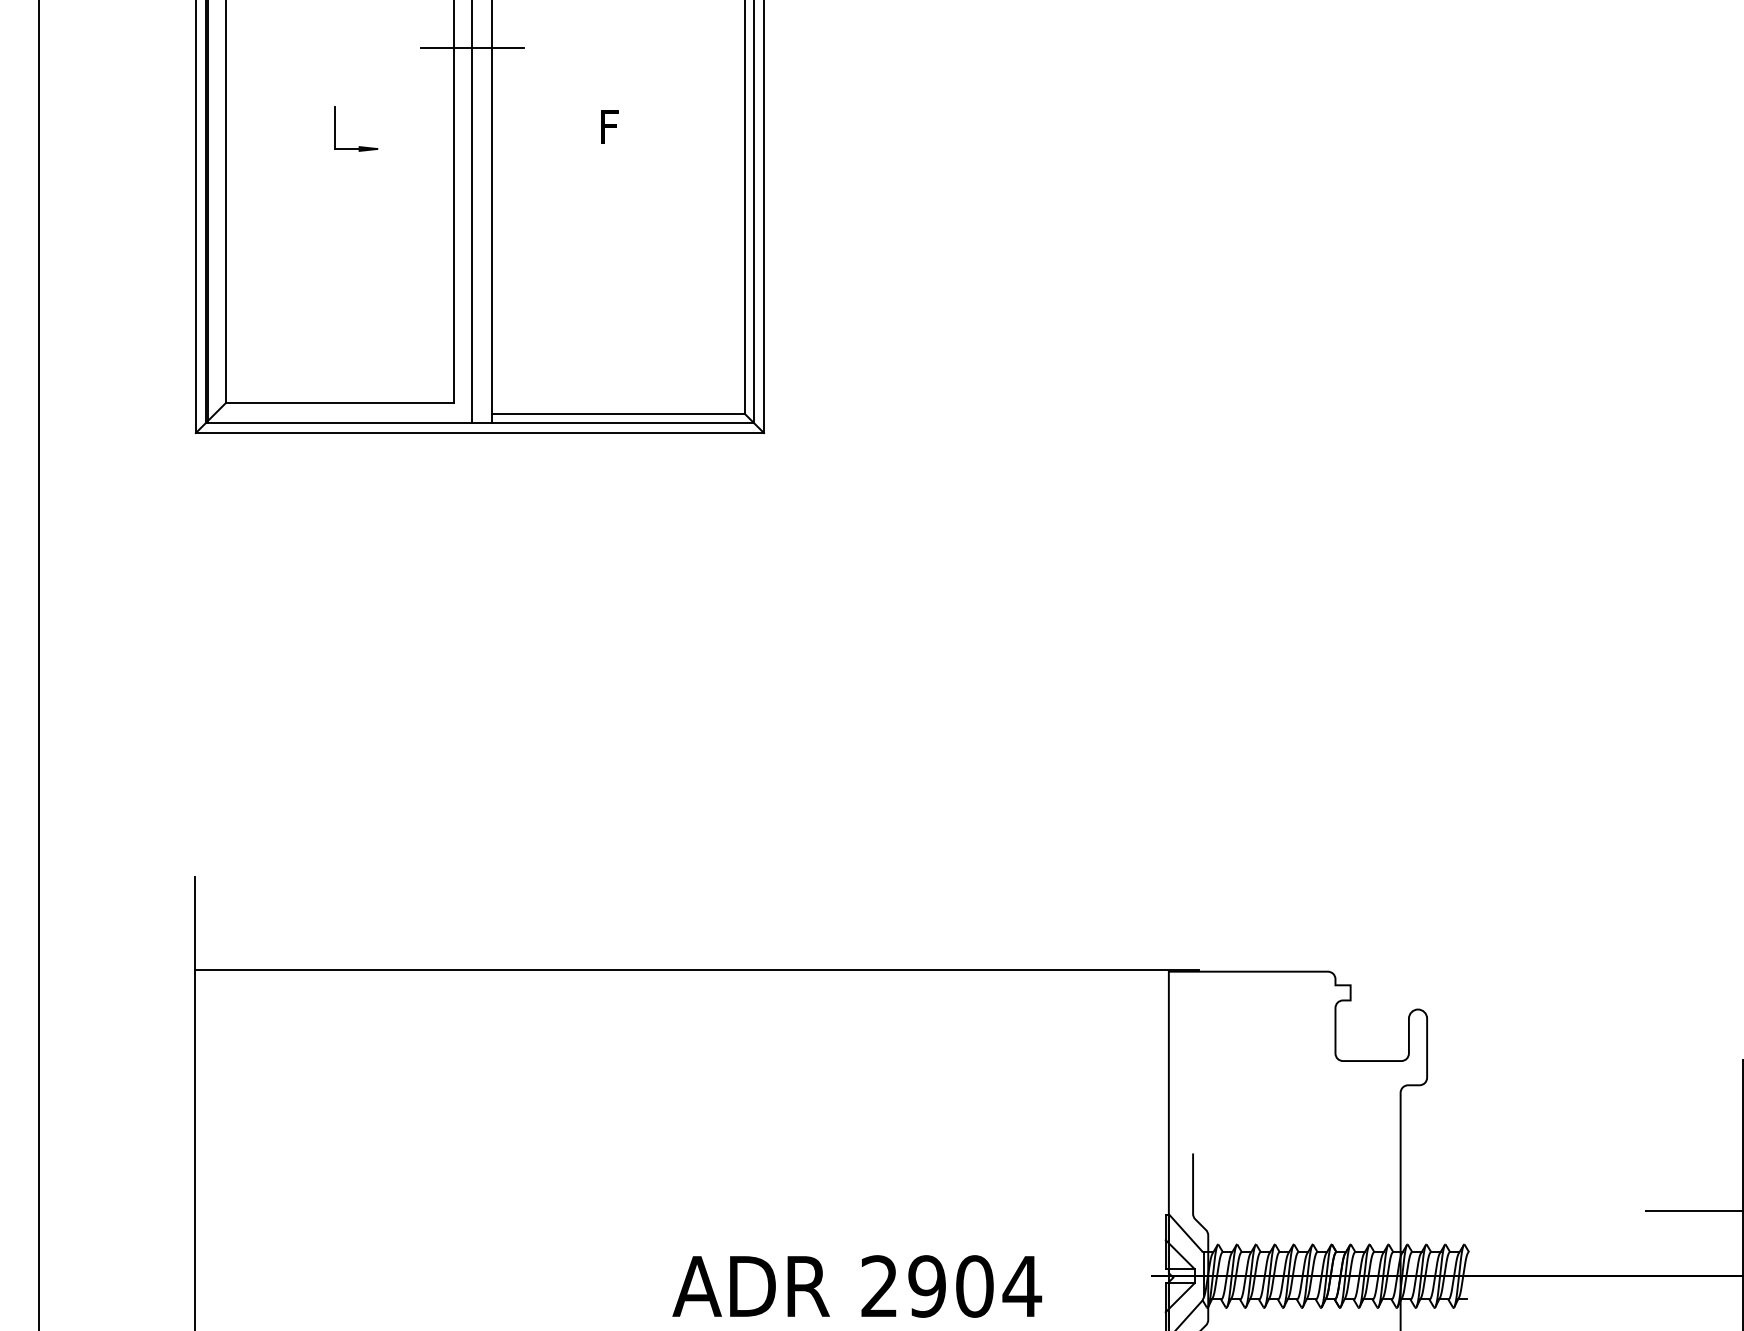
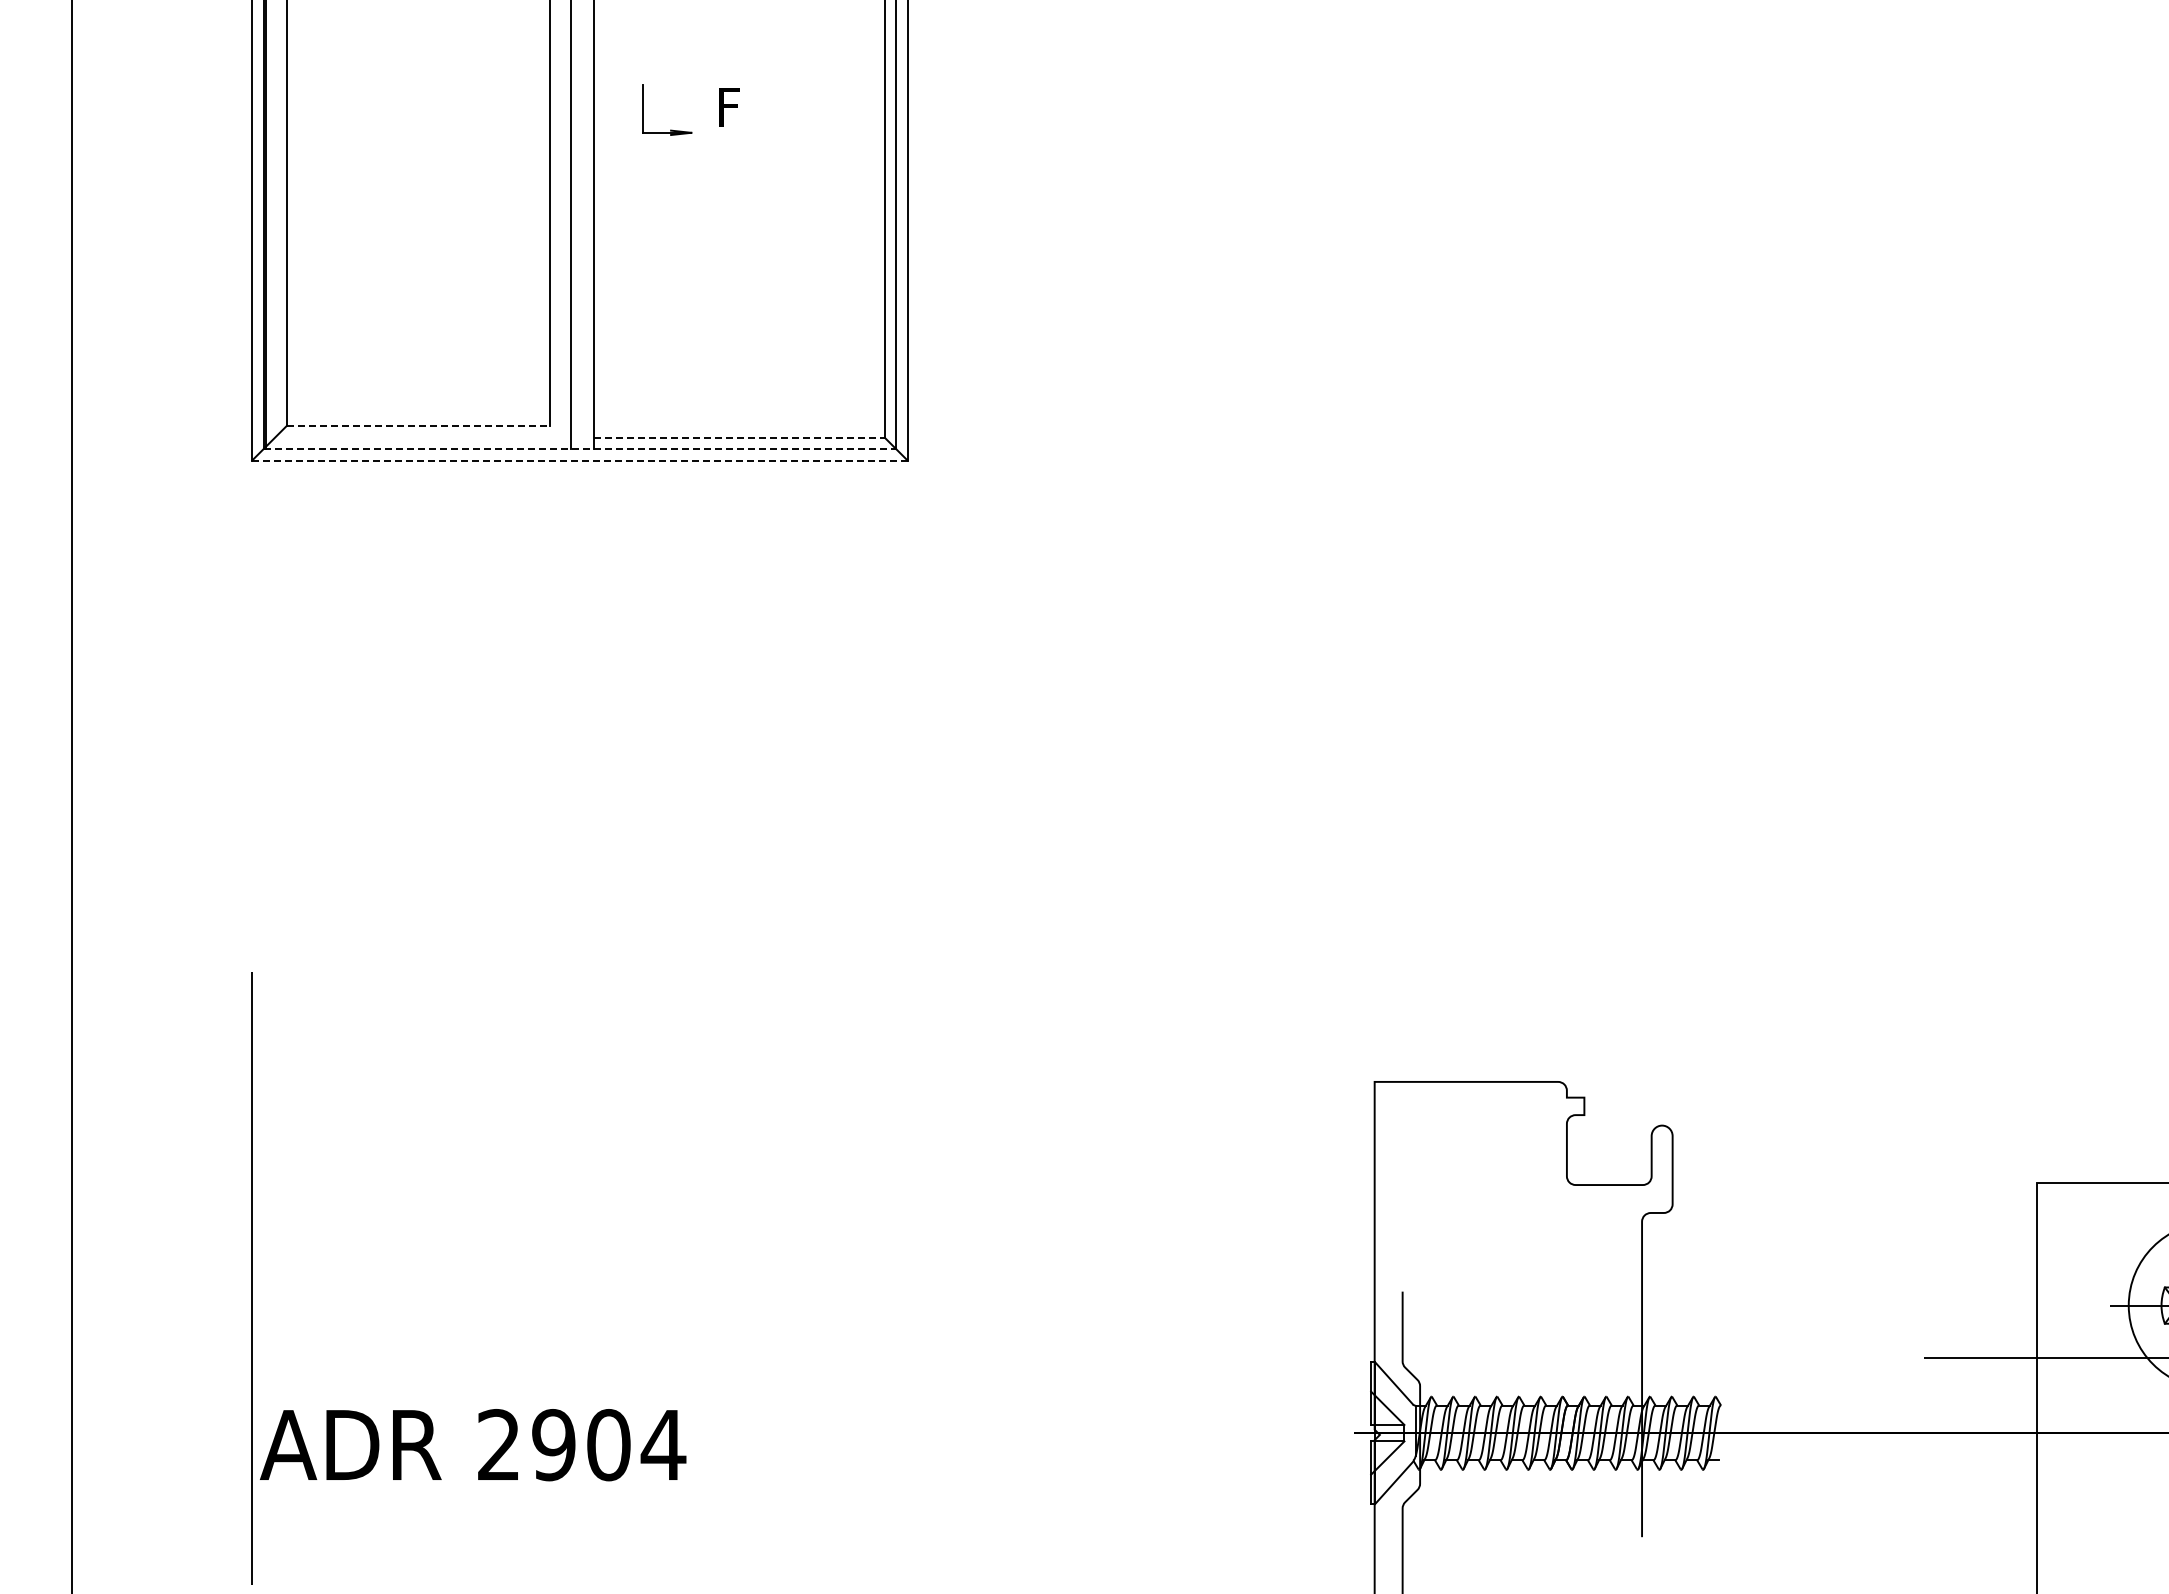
line: (472, 48) -> (571, 16), removed
part: (359, 146) -> (670, 129), moved
line: (340, 402) -> (418, 425), solid -> dashed
line: (619, 413) -> (740, 438), solid -> dashed
line: (479, 422) -> (579, 448), solid -> dashed
line: (479, 433) -> (579, 460), solid -> dashed
line: (697, 970) -> (830, 1080), removed
text: (857, 1286) -> (473, 1445), moved

